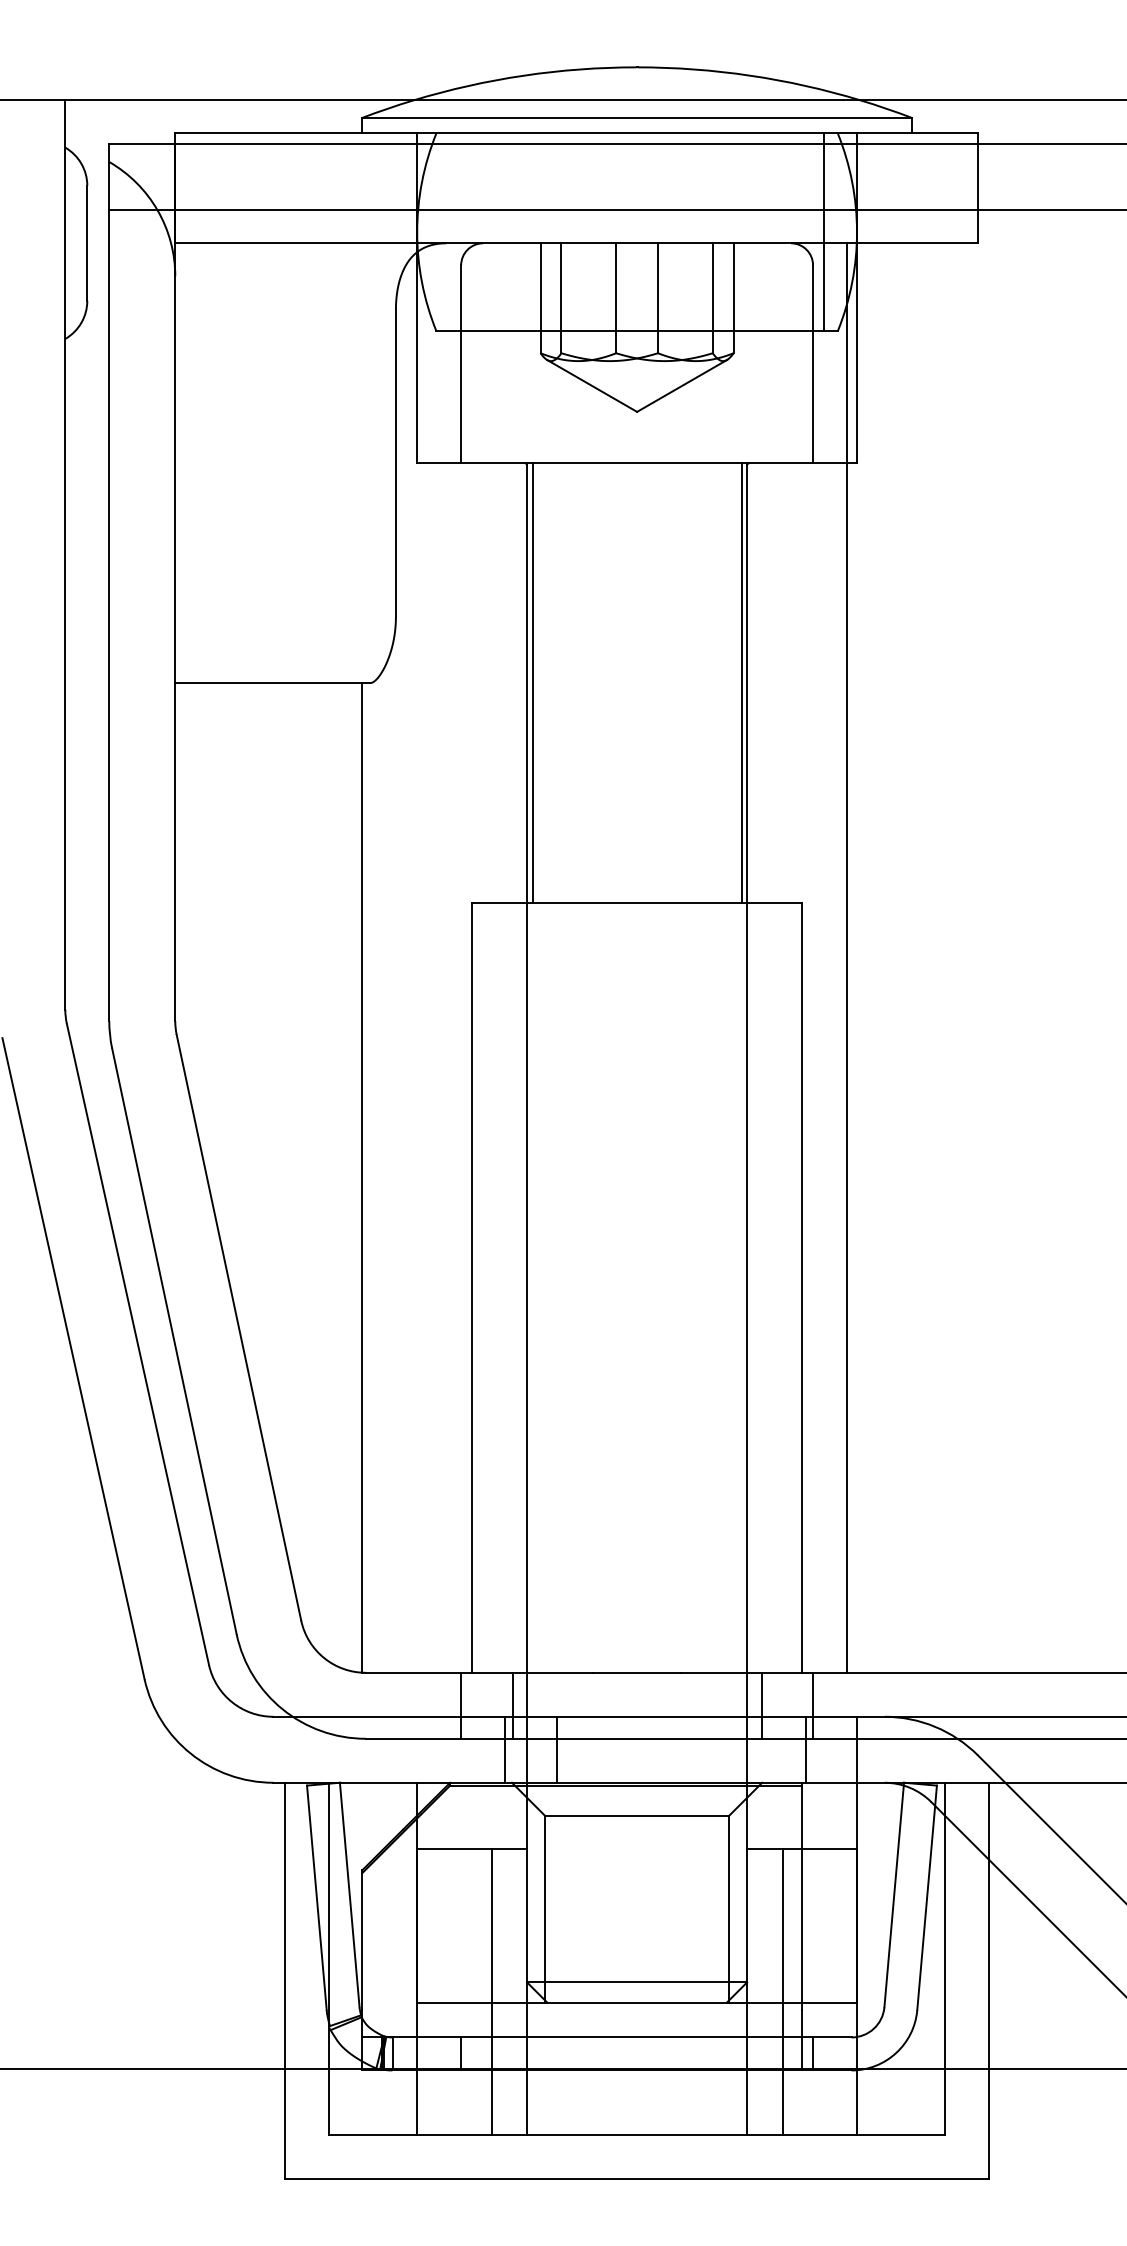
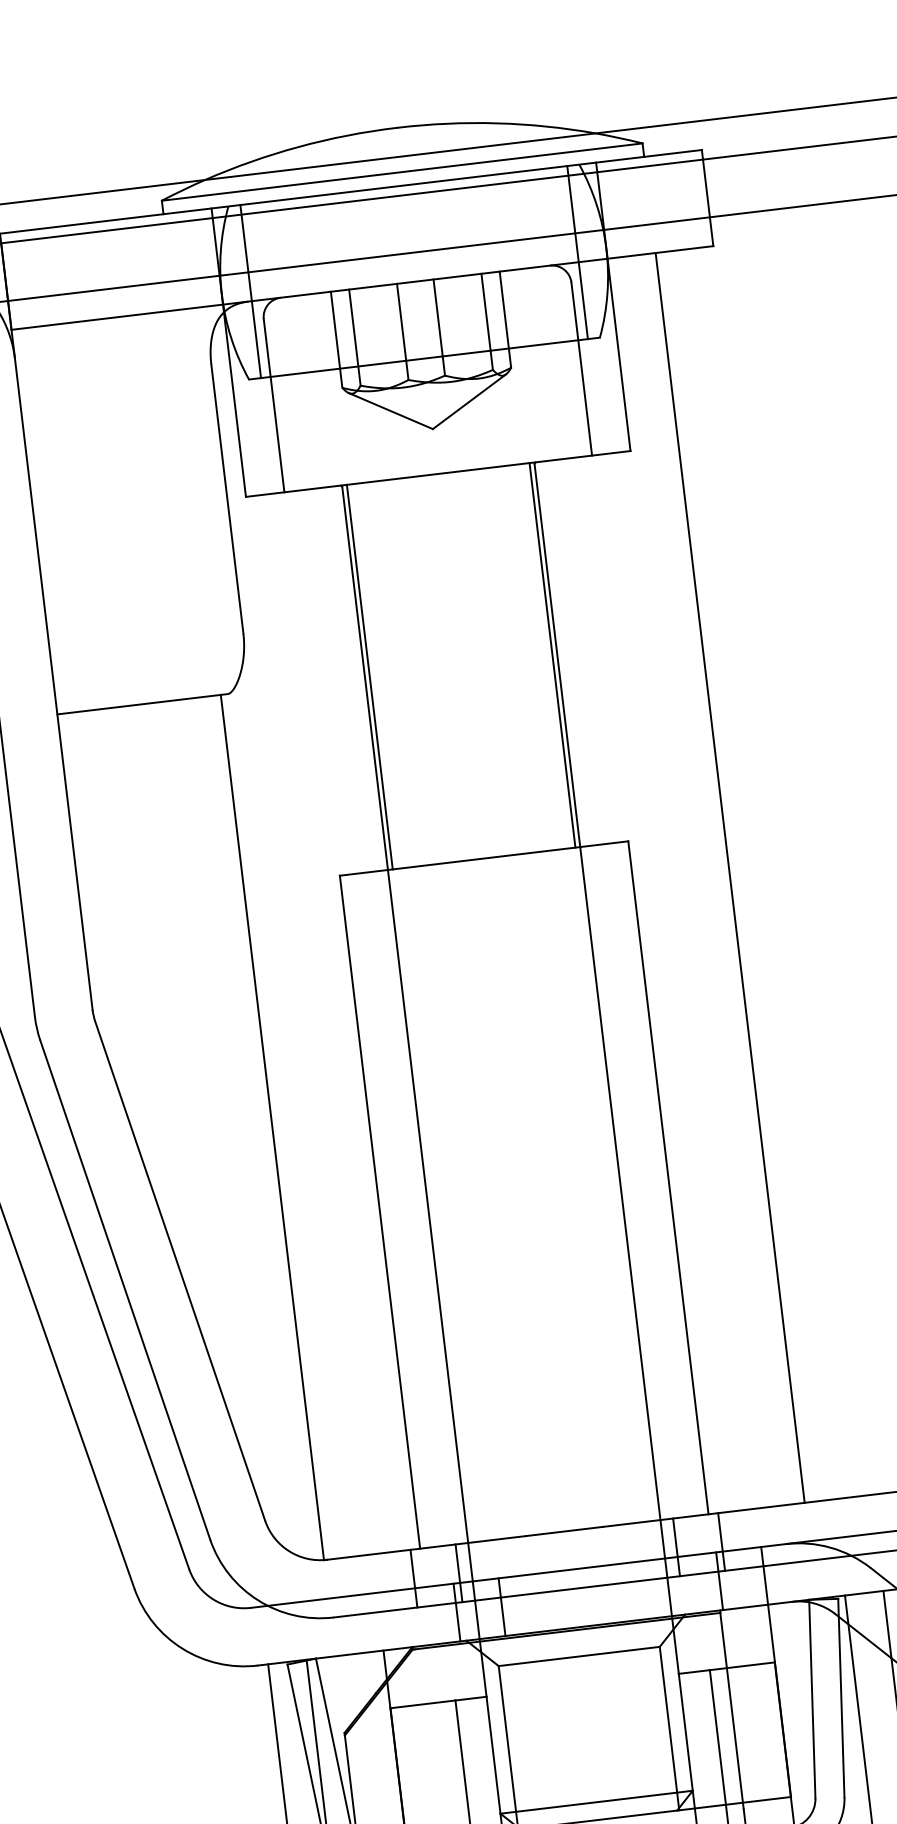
line: (450, 232) -> (251, 291), added
line: (847, 957) -> (730, 877), moved

